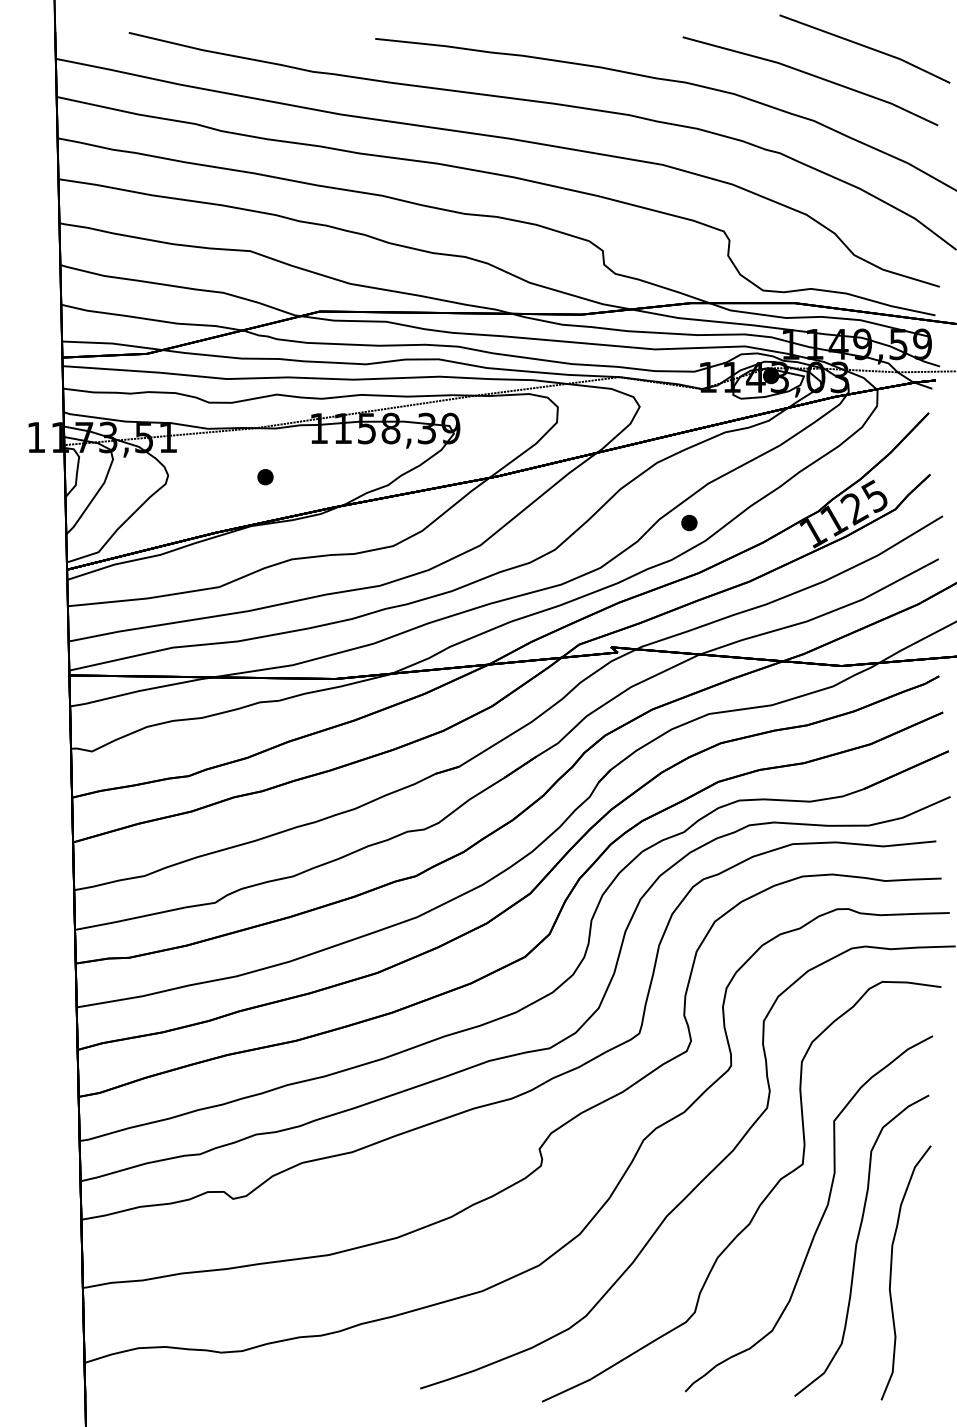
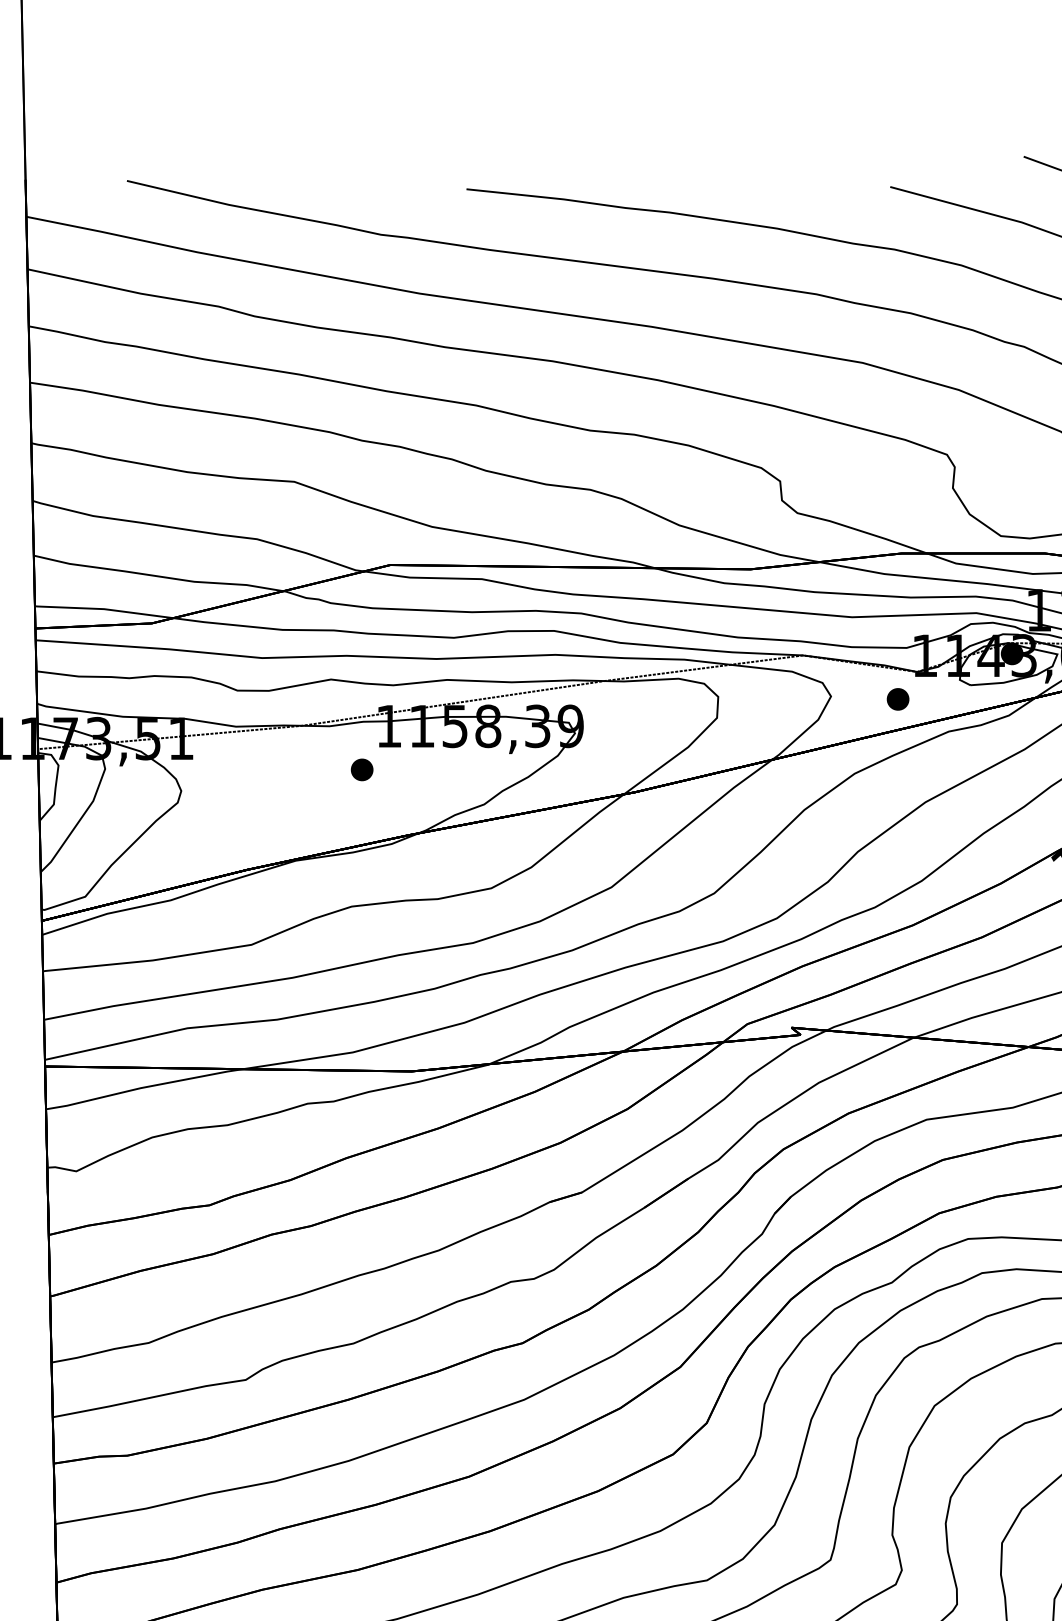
part: (265, 477) -> (362, 770), moved
part: (689, 523) -> (898, 700), moved

